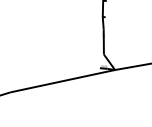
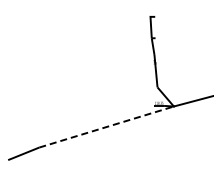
line: (63, 80) -> (107, 126), solid -> dashed

